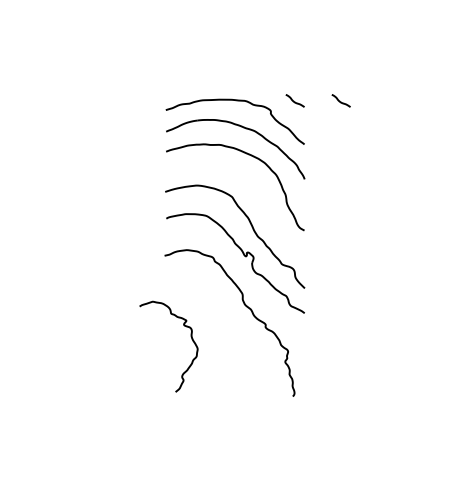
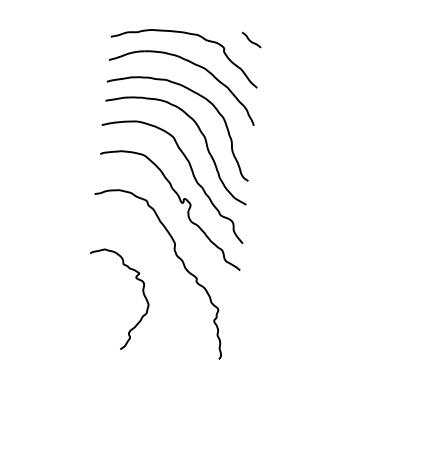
curve: (339, 100) -> (299, 44), removed
curve: (255, 189) -> (199, 131), added
curve: (191, 339) -> (142, 294), moved

